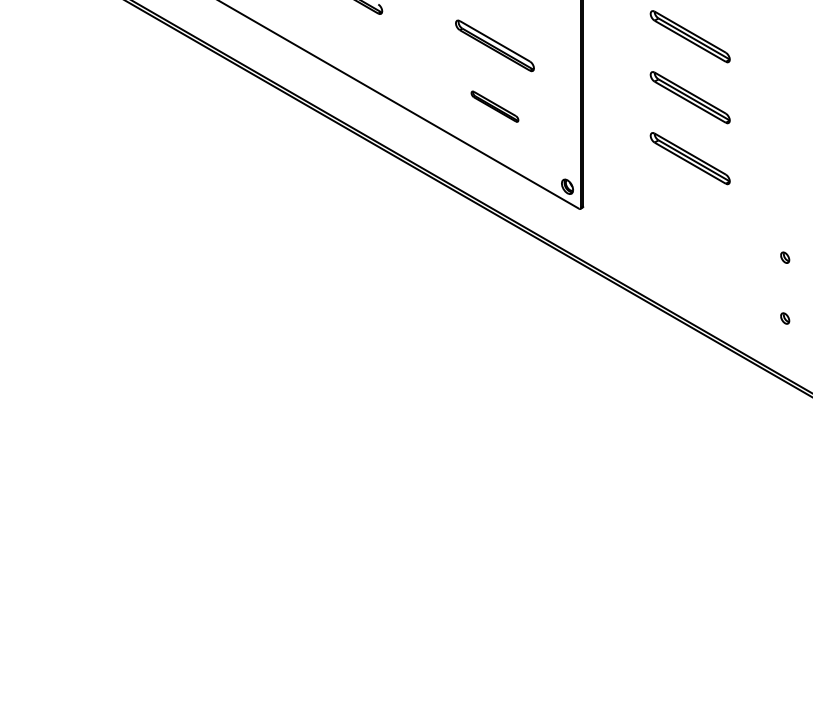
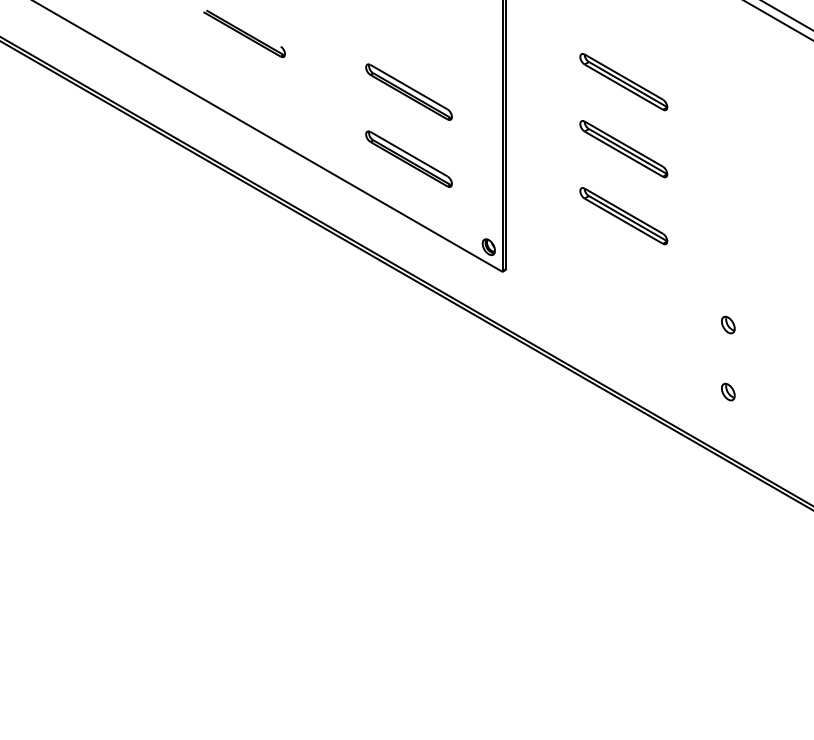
part: (494, 106) -> (408, 158), size x1.67
part: (784, 257) -> (727, 324), size x1.43
part: (784, 318) -> (727, 392), size x1.43

